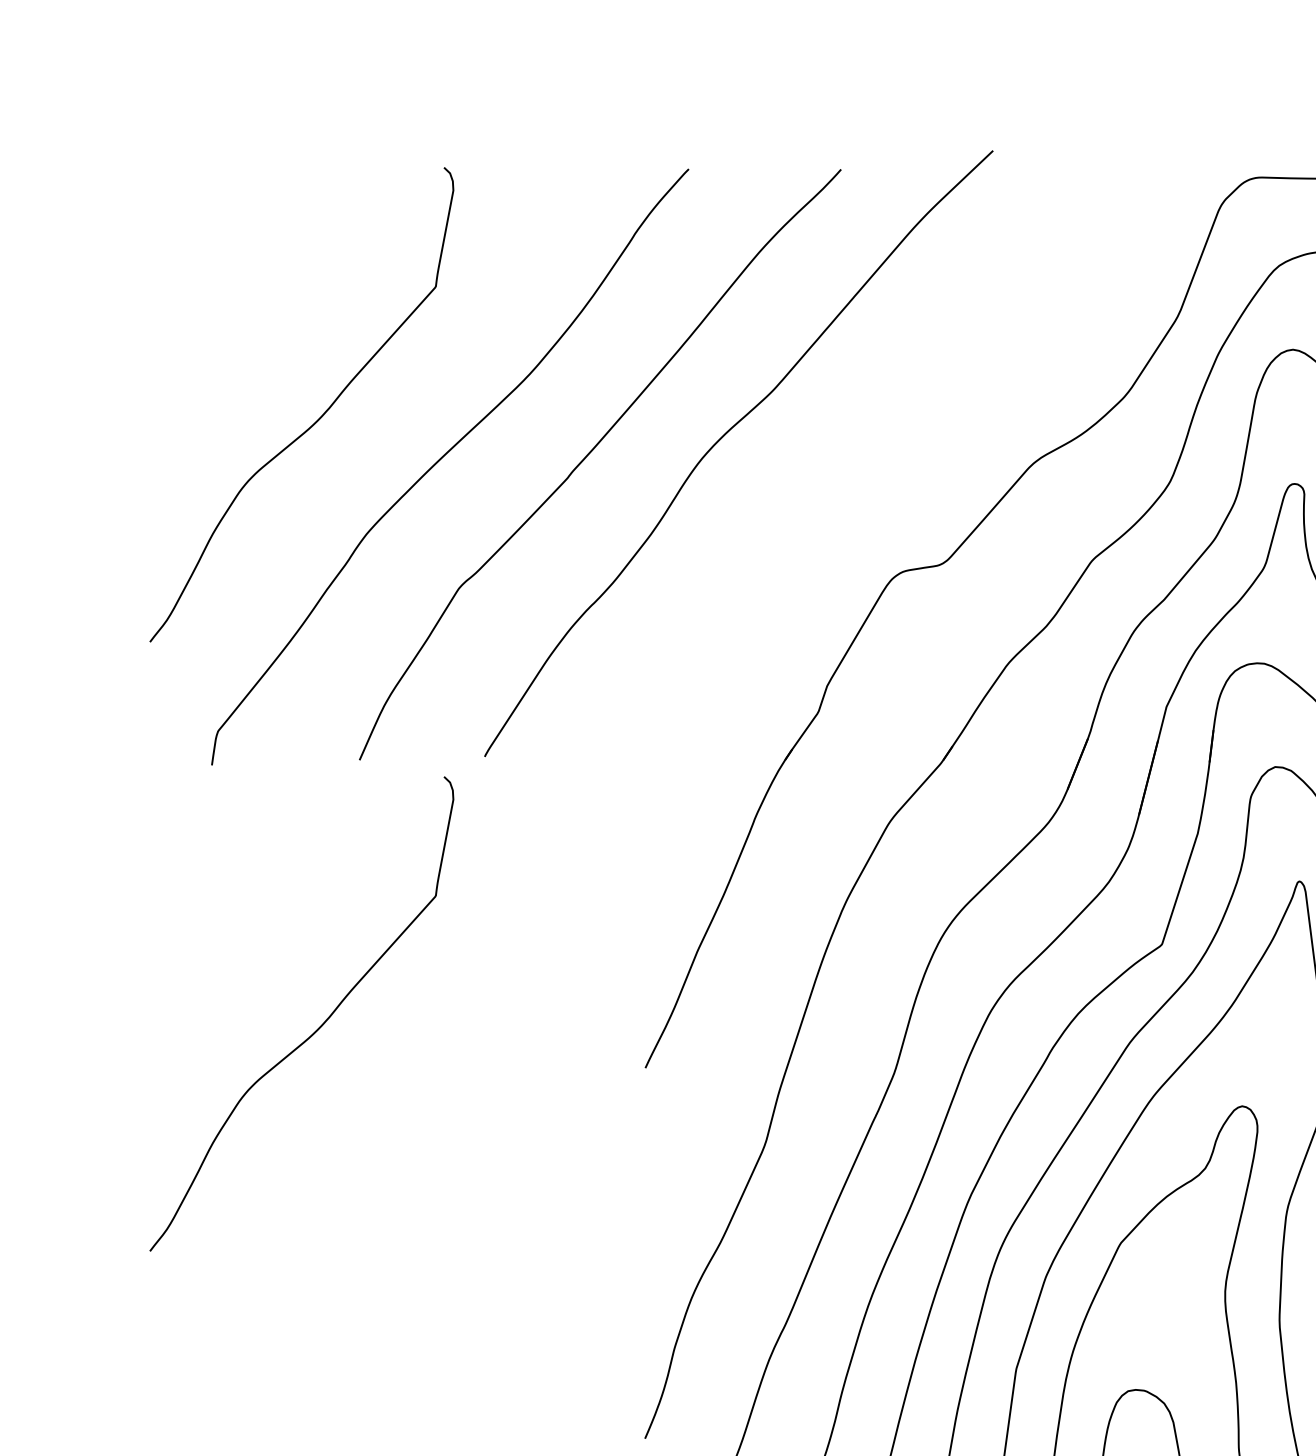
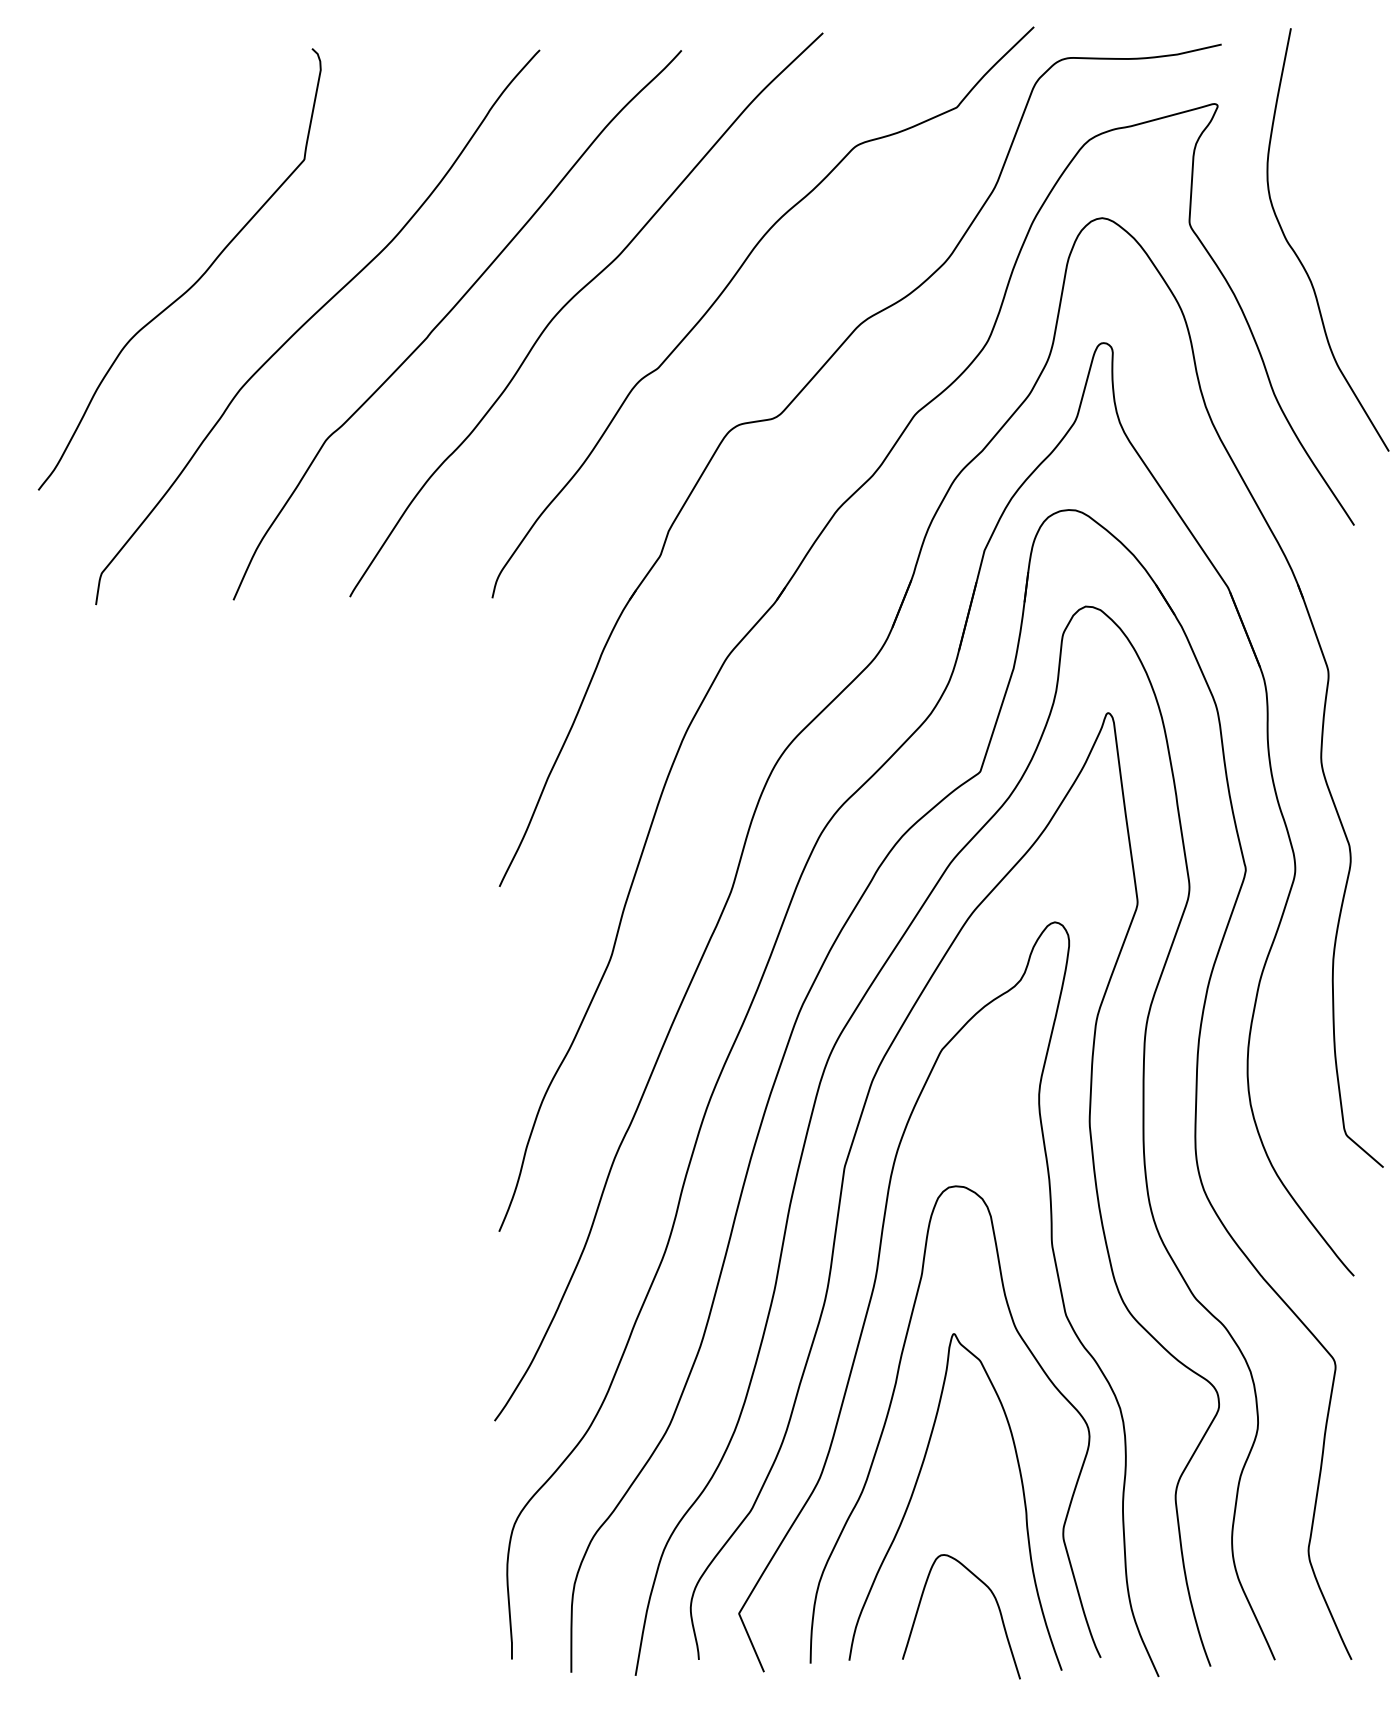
curve: (890, 424) -> (727, 287), added
curve: (316, 1029) -> (193, 850), removed

